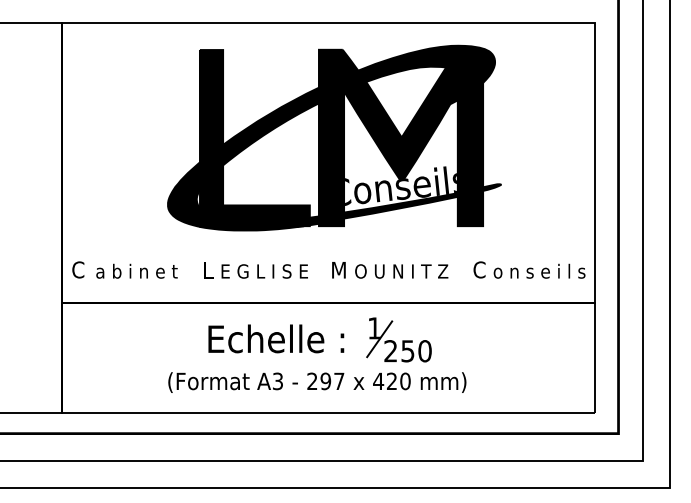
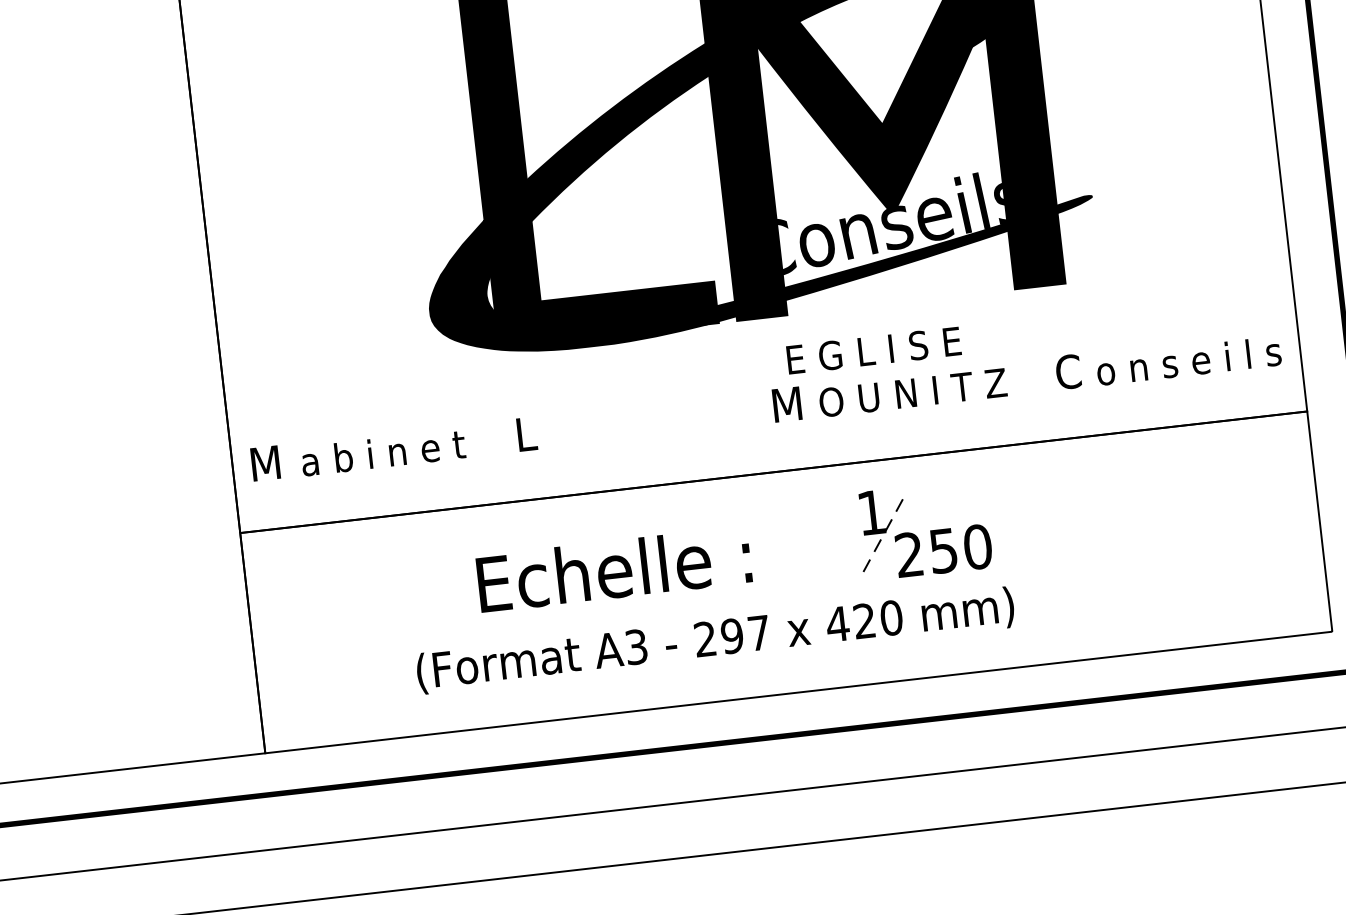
text: (78, 269) -> (265, 462), C -> M
text: (264, 271) -> (873, 350), moved
text: (276, 338) -> (614, 568), moved
line: (379, 339) -> (884, 533), solid -> dashed
text: (317, 382) -> (715, 640), moved

